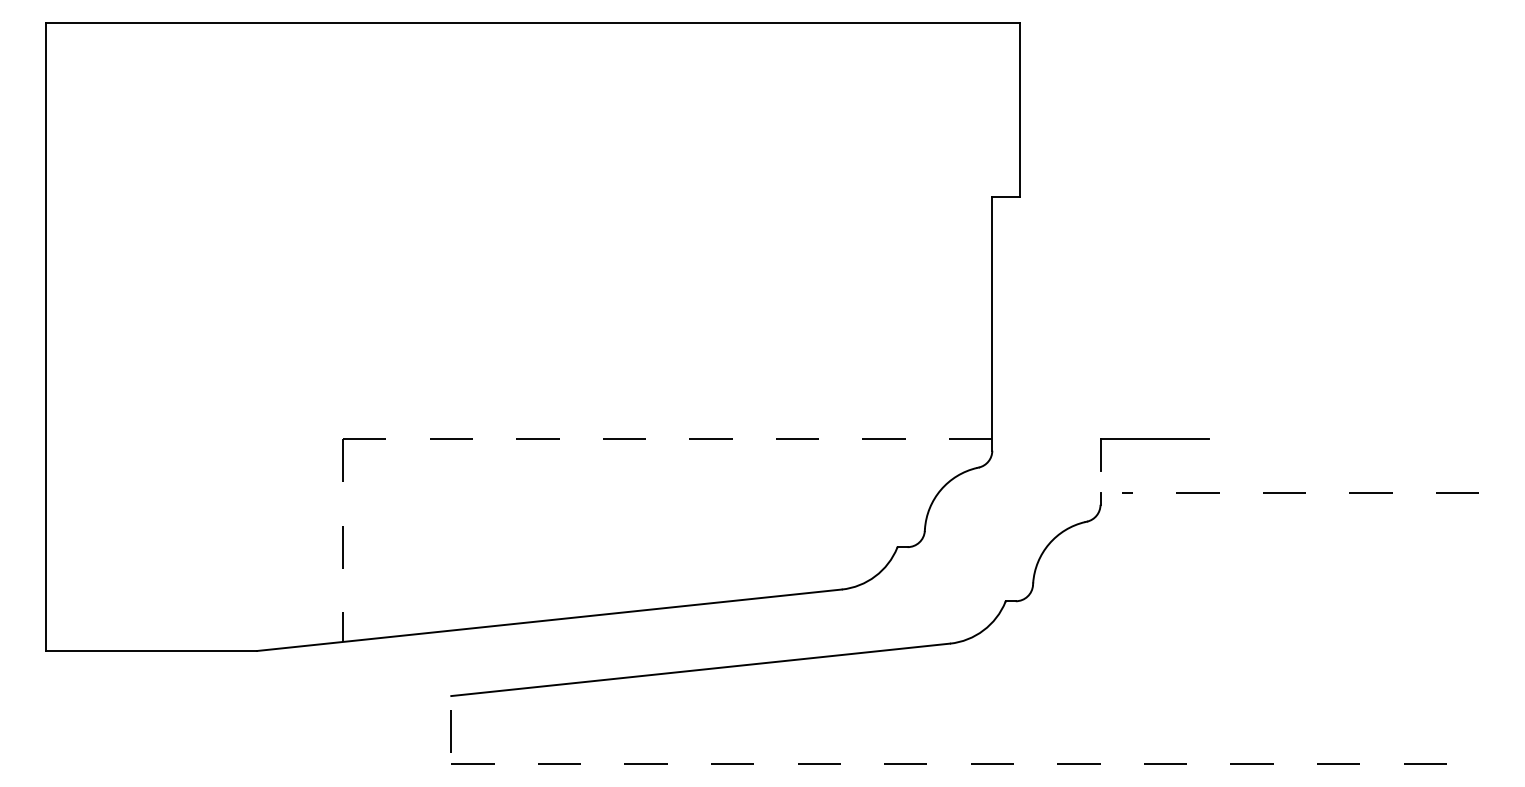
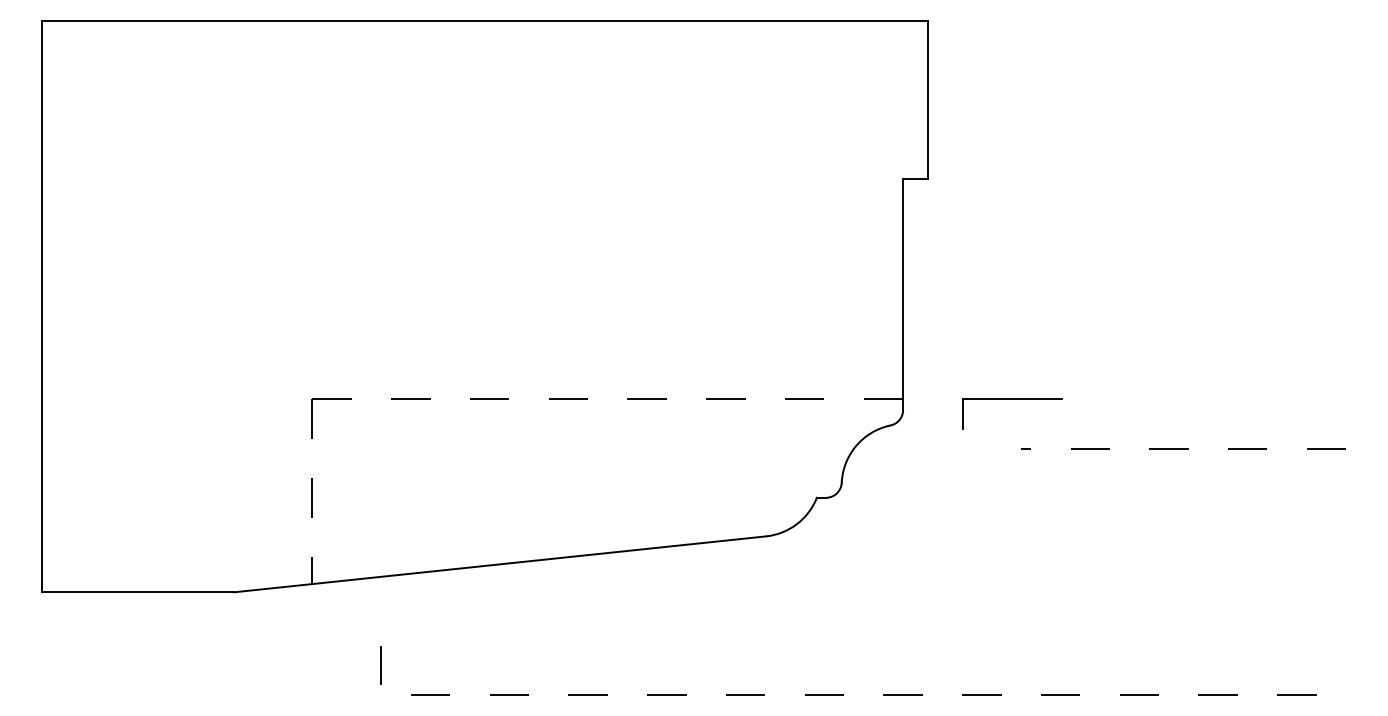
part: (1154, 439) -> (1012, 399), moved
part: (786, 659) -> (715, 600), removed
line: (450, 731) -> (380, 665), moved

